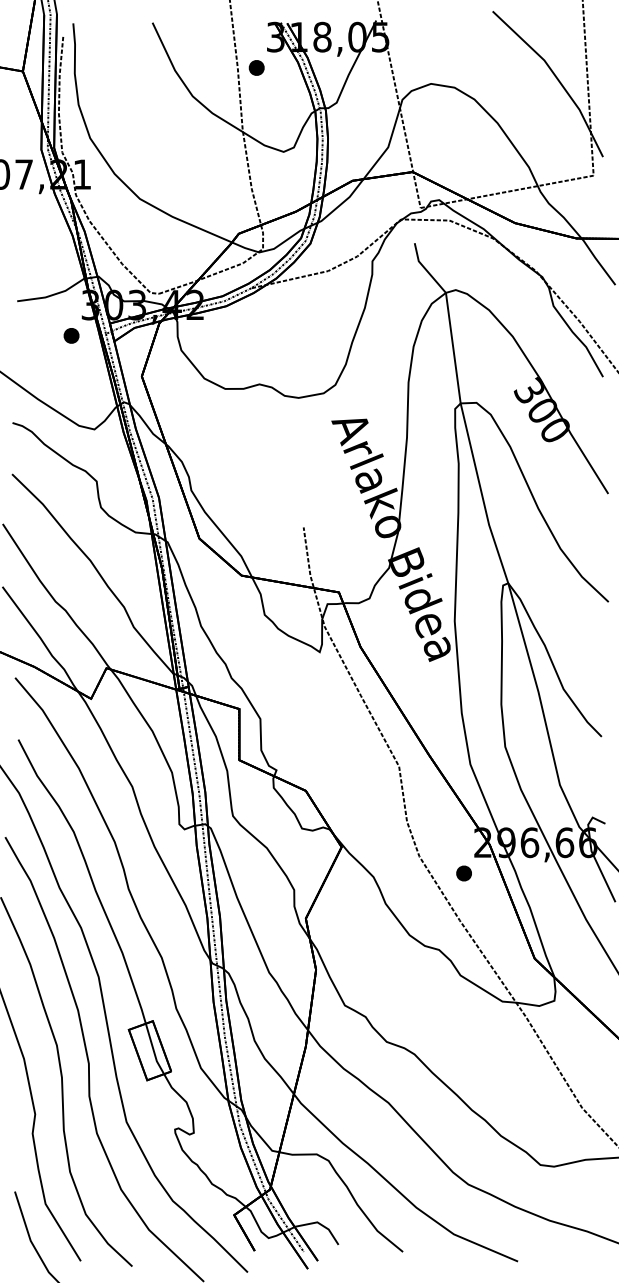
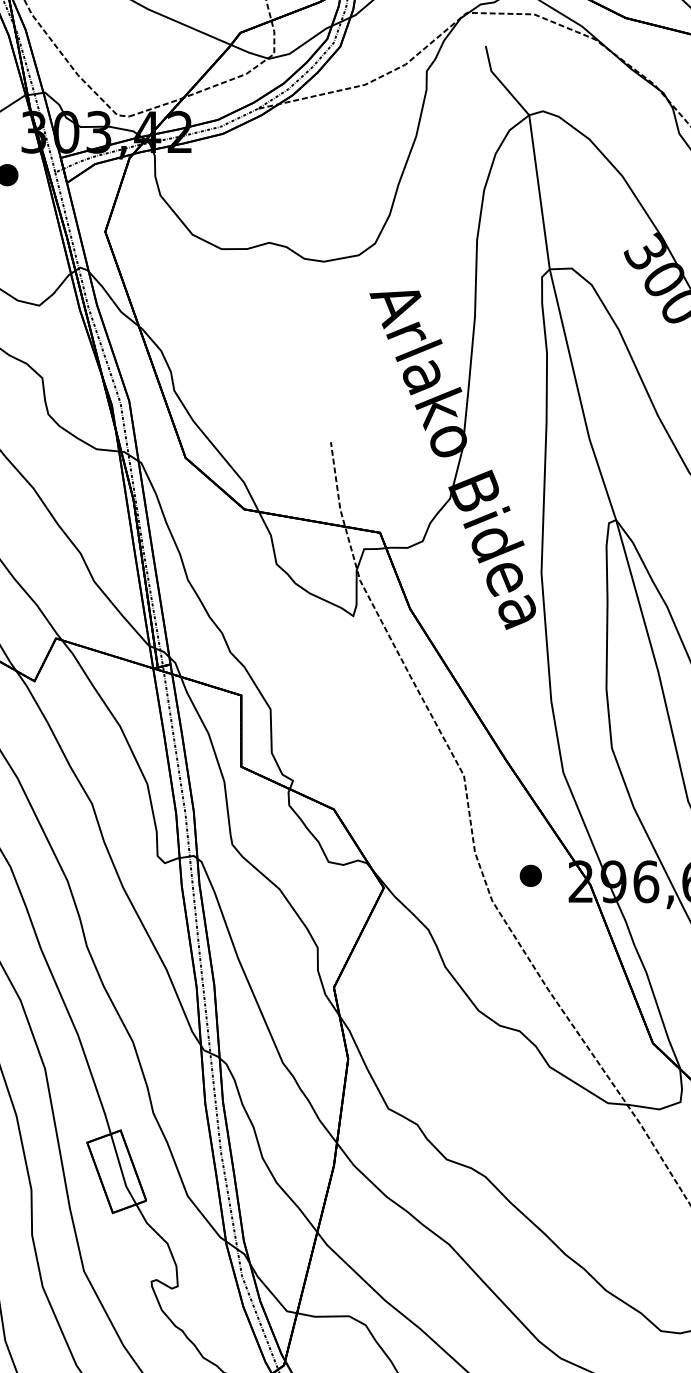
part: (463, 873) -> (530, 875), moved

